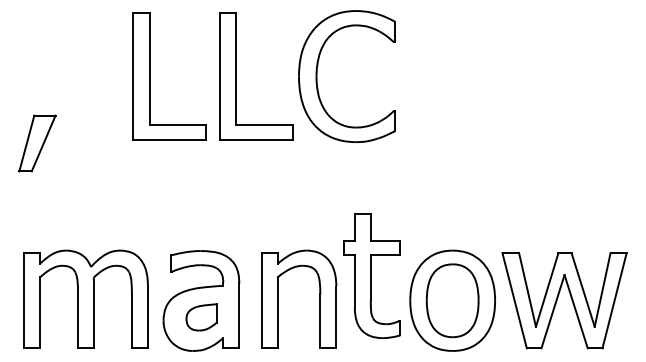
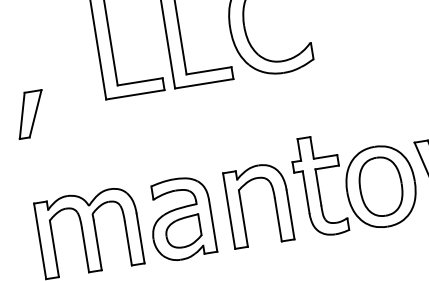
part: (371, 275) -> (318, 185), moved
part: (201, 317) -> (183, 232), size x1.43

